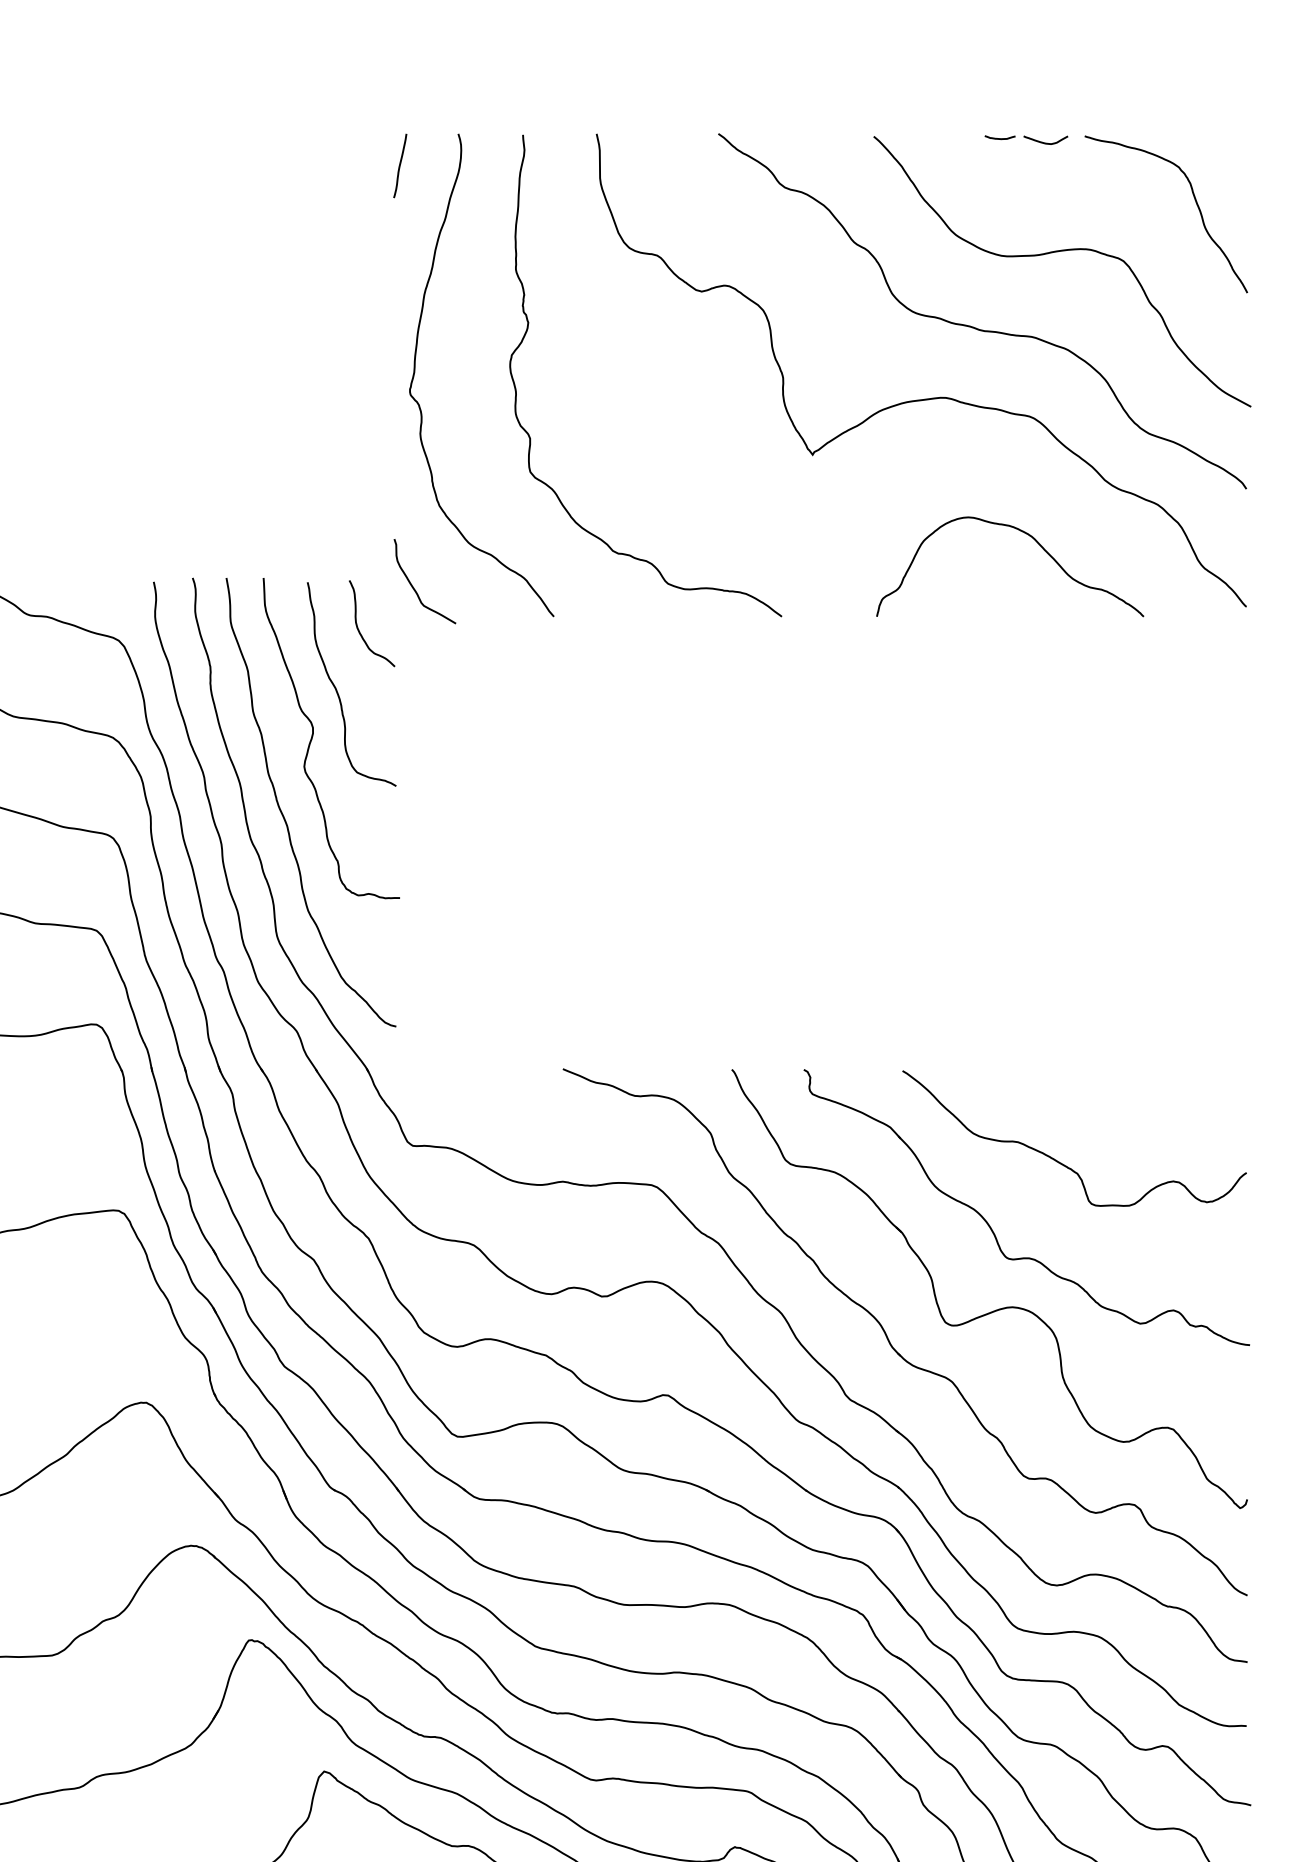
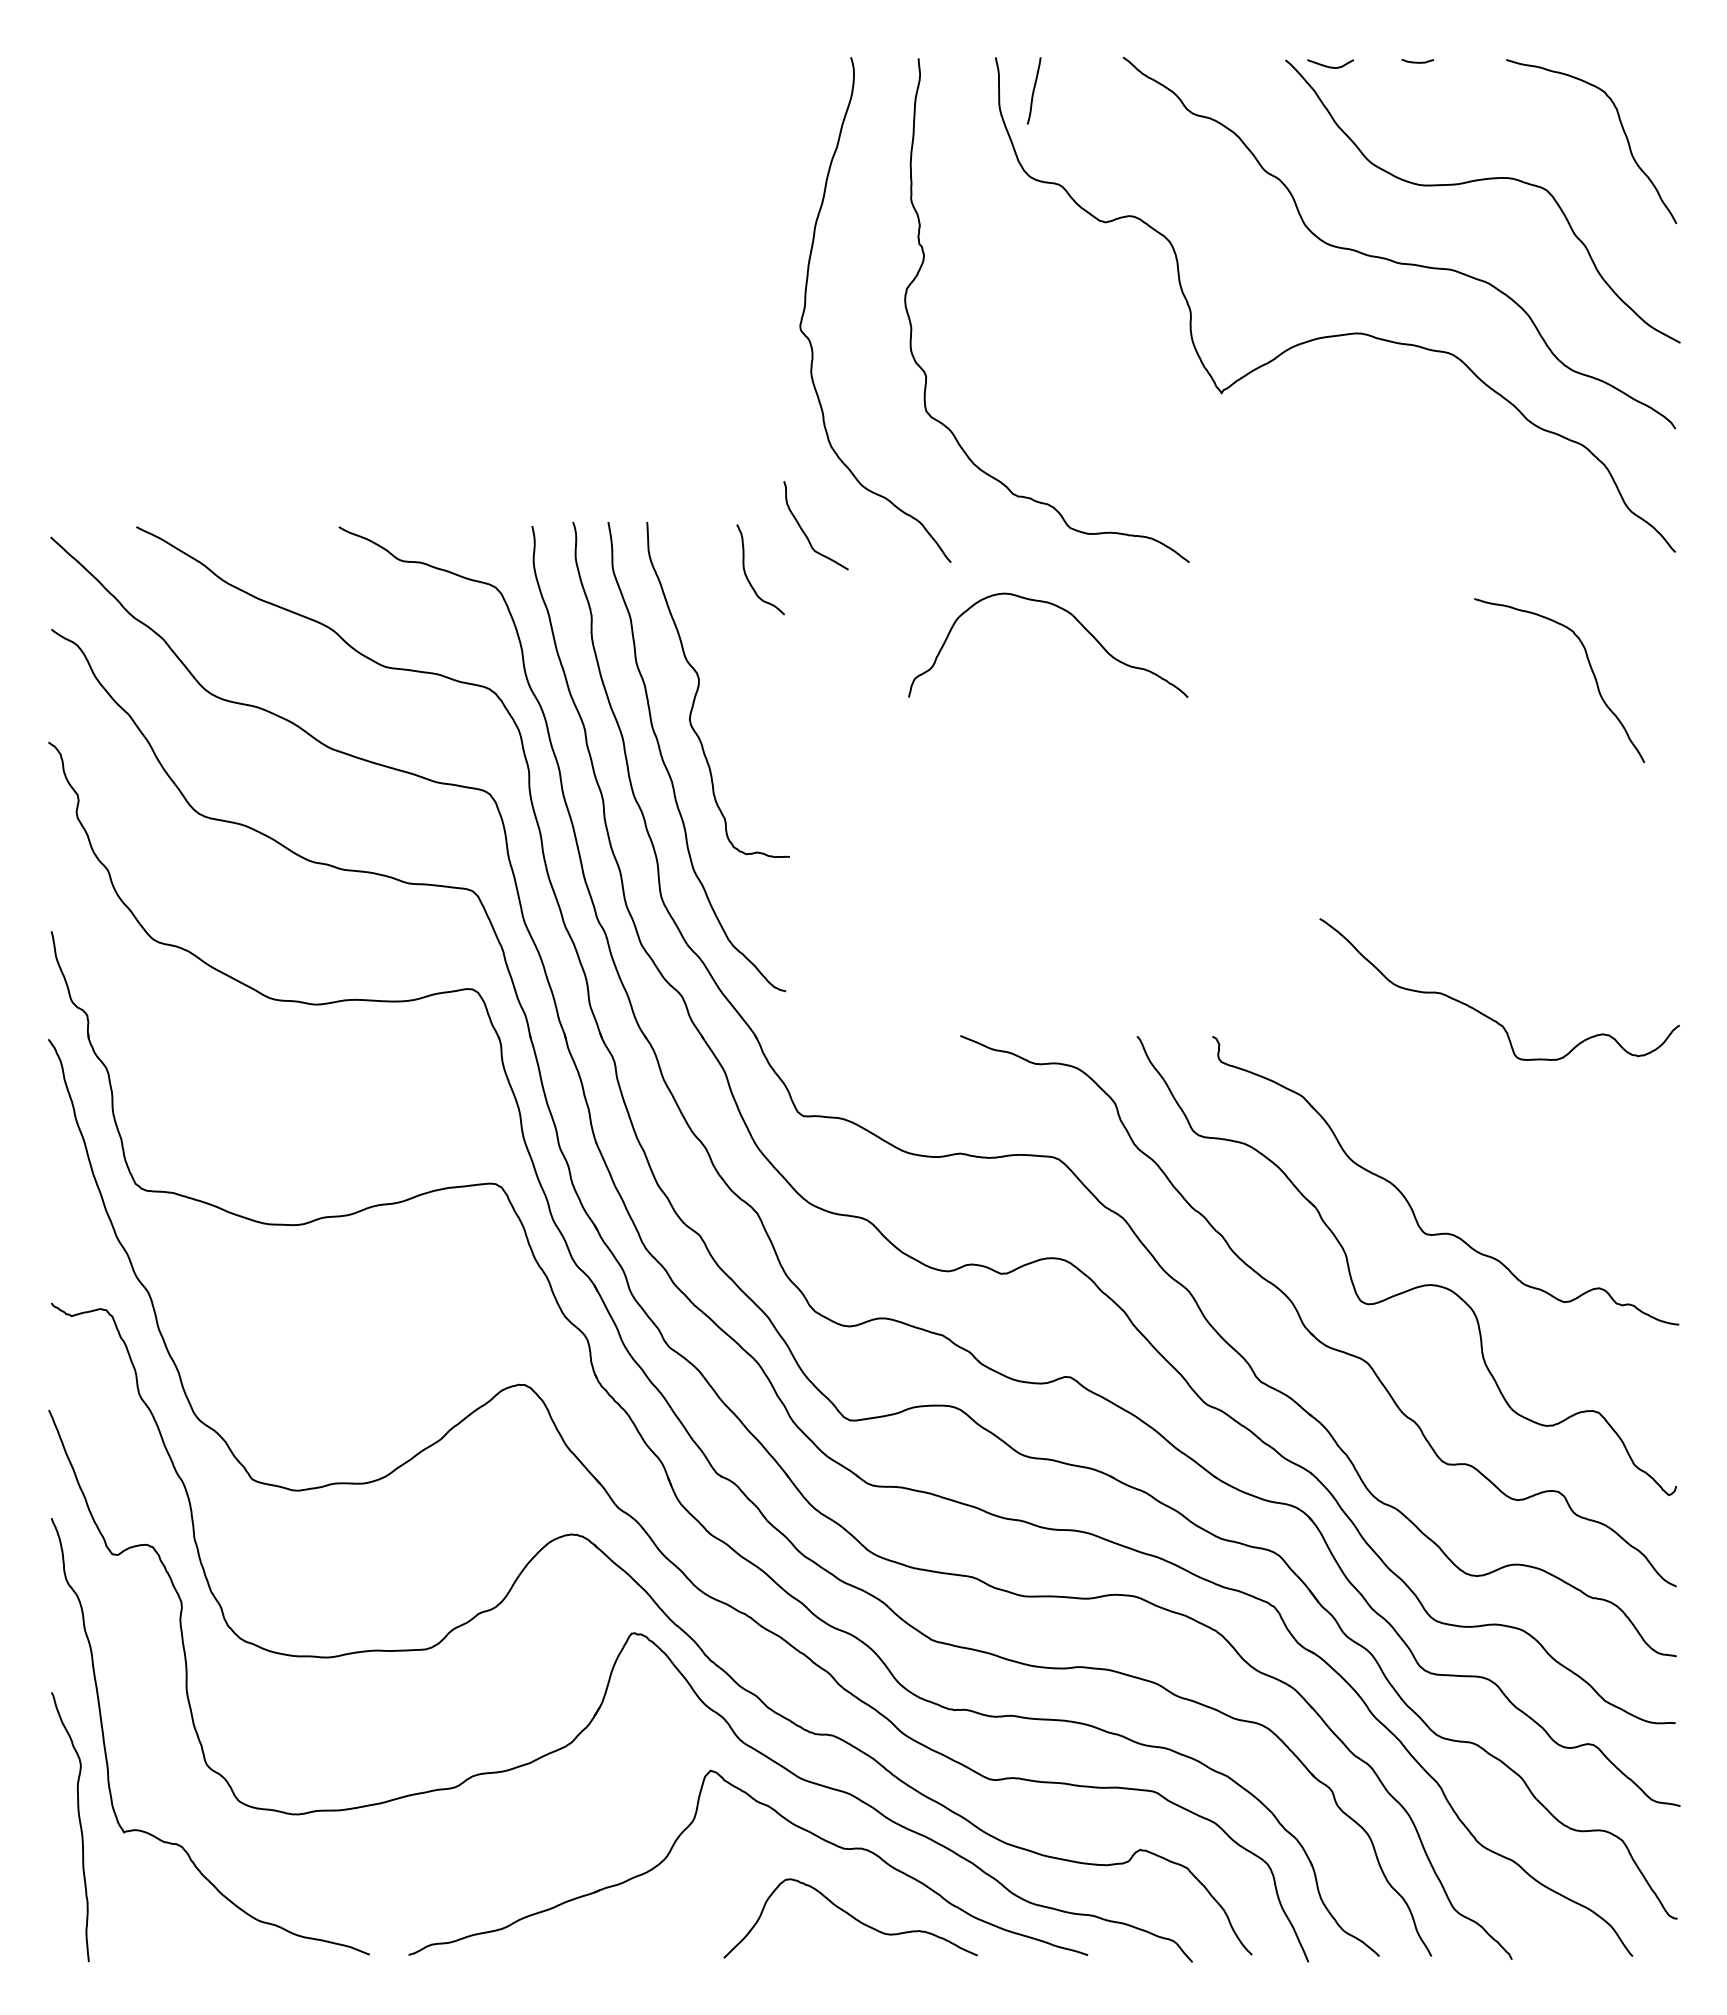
curve: (1045, 142) -> (1330, 66), moved
curve: (400, 165) -> (1034, 90), moved
curve: (1035, 541) -> (1074, 618), moved
curve: (337, 690) -> (724, 639), removed
curve: (1165, 718) -> (1590, 669), added
curve: (1062, 1163) -> (1487, 1015), moved

